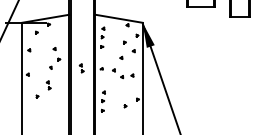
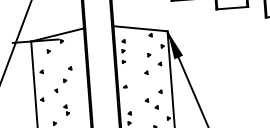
part: (55, 63) -> (61, 85), moved
part: (81, 68) -> (102, 88), removed
part: (118, 73) -> (152, 103), moved

